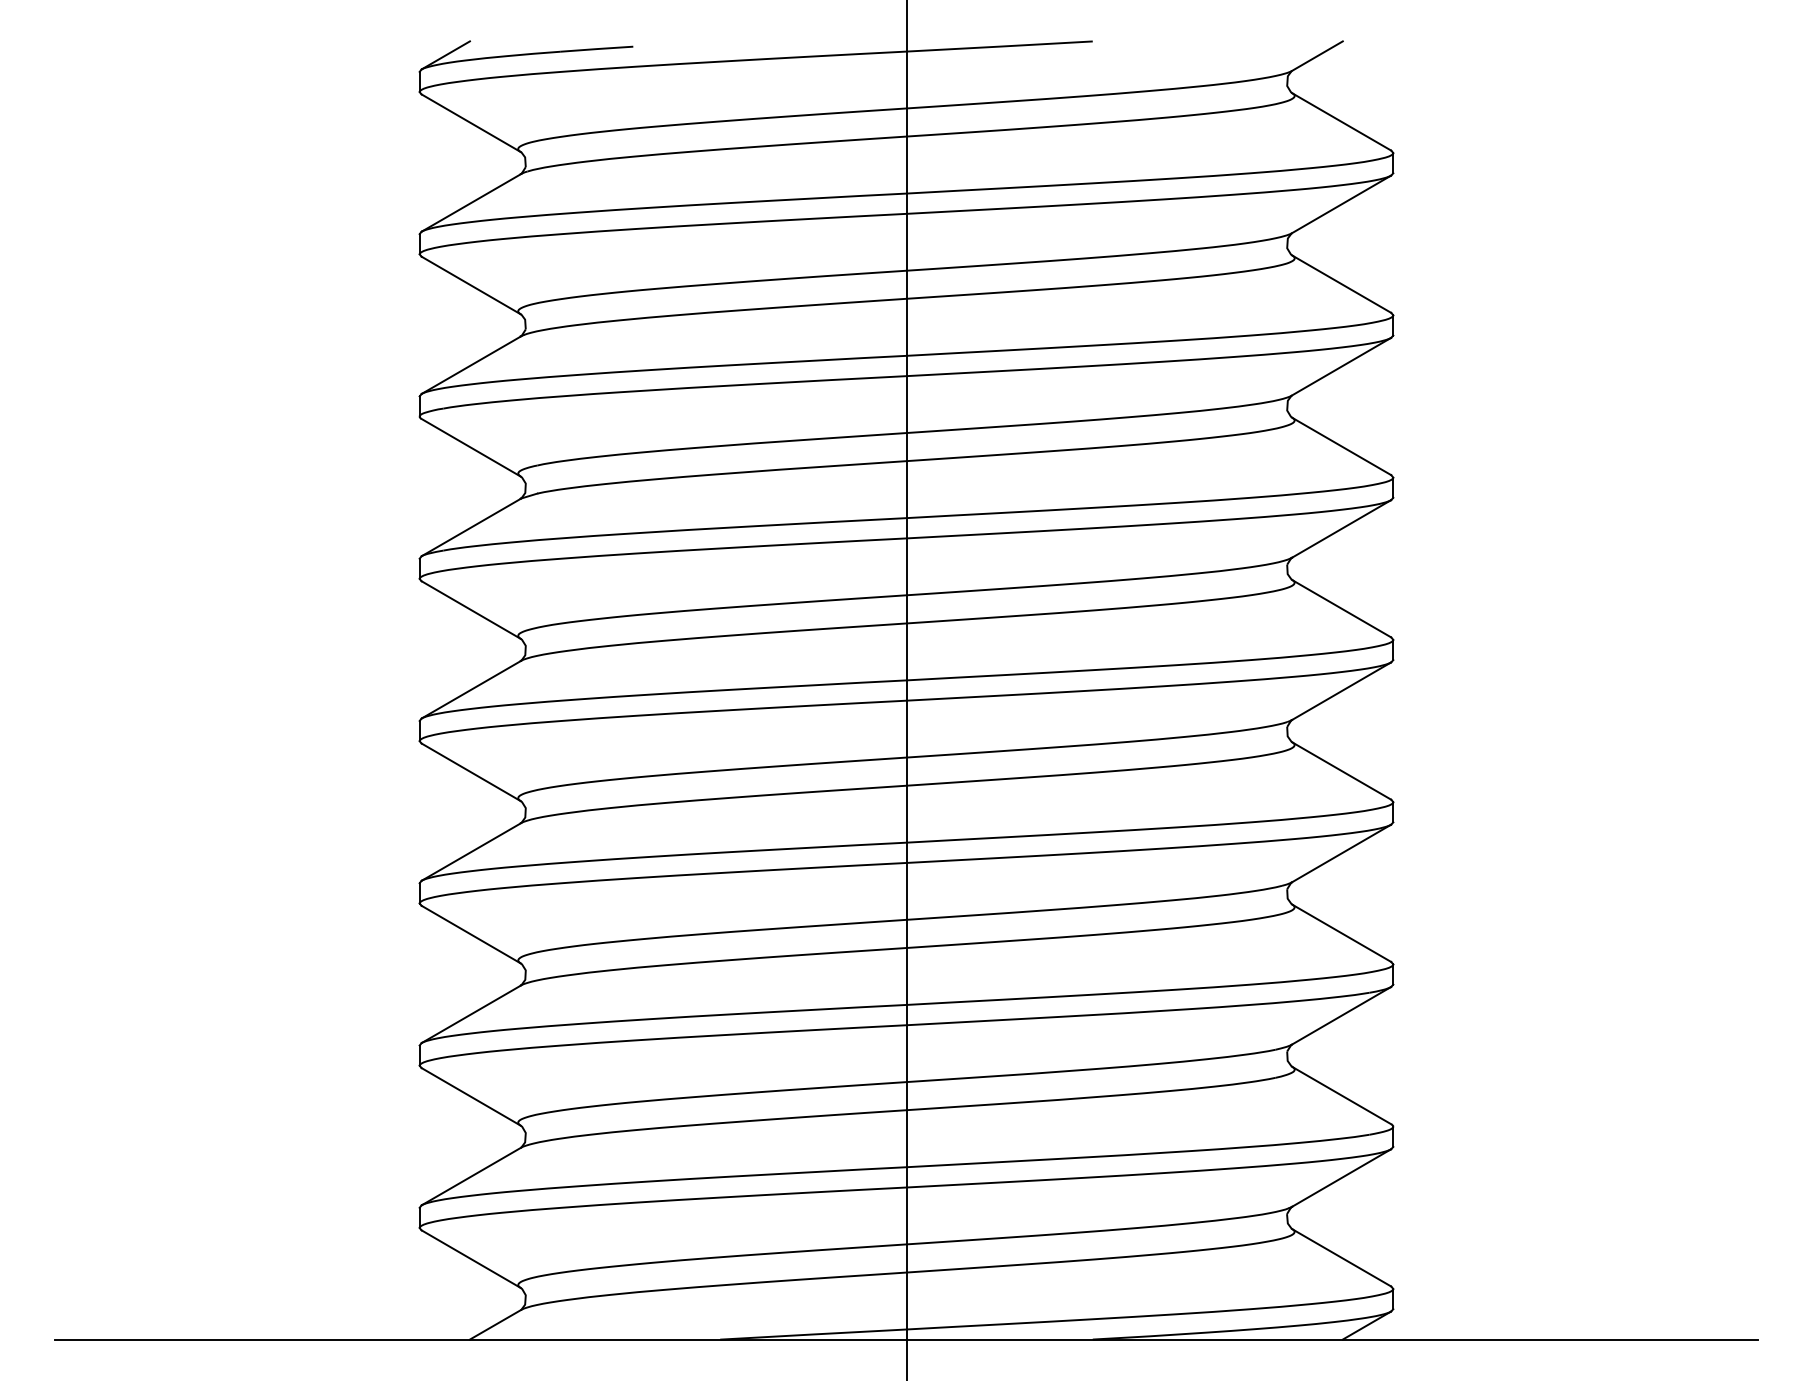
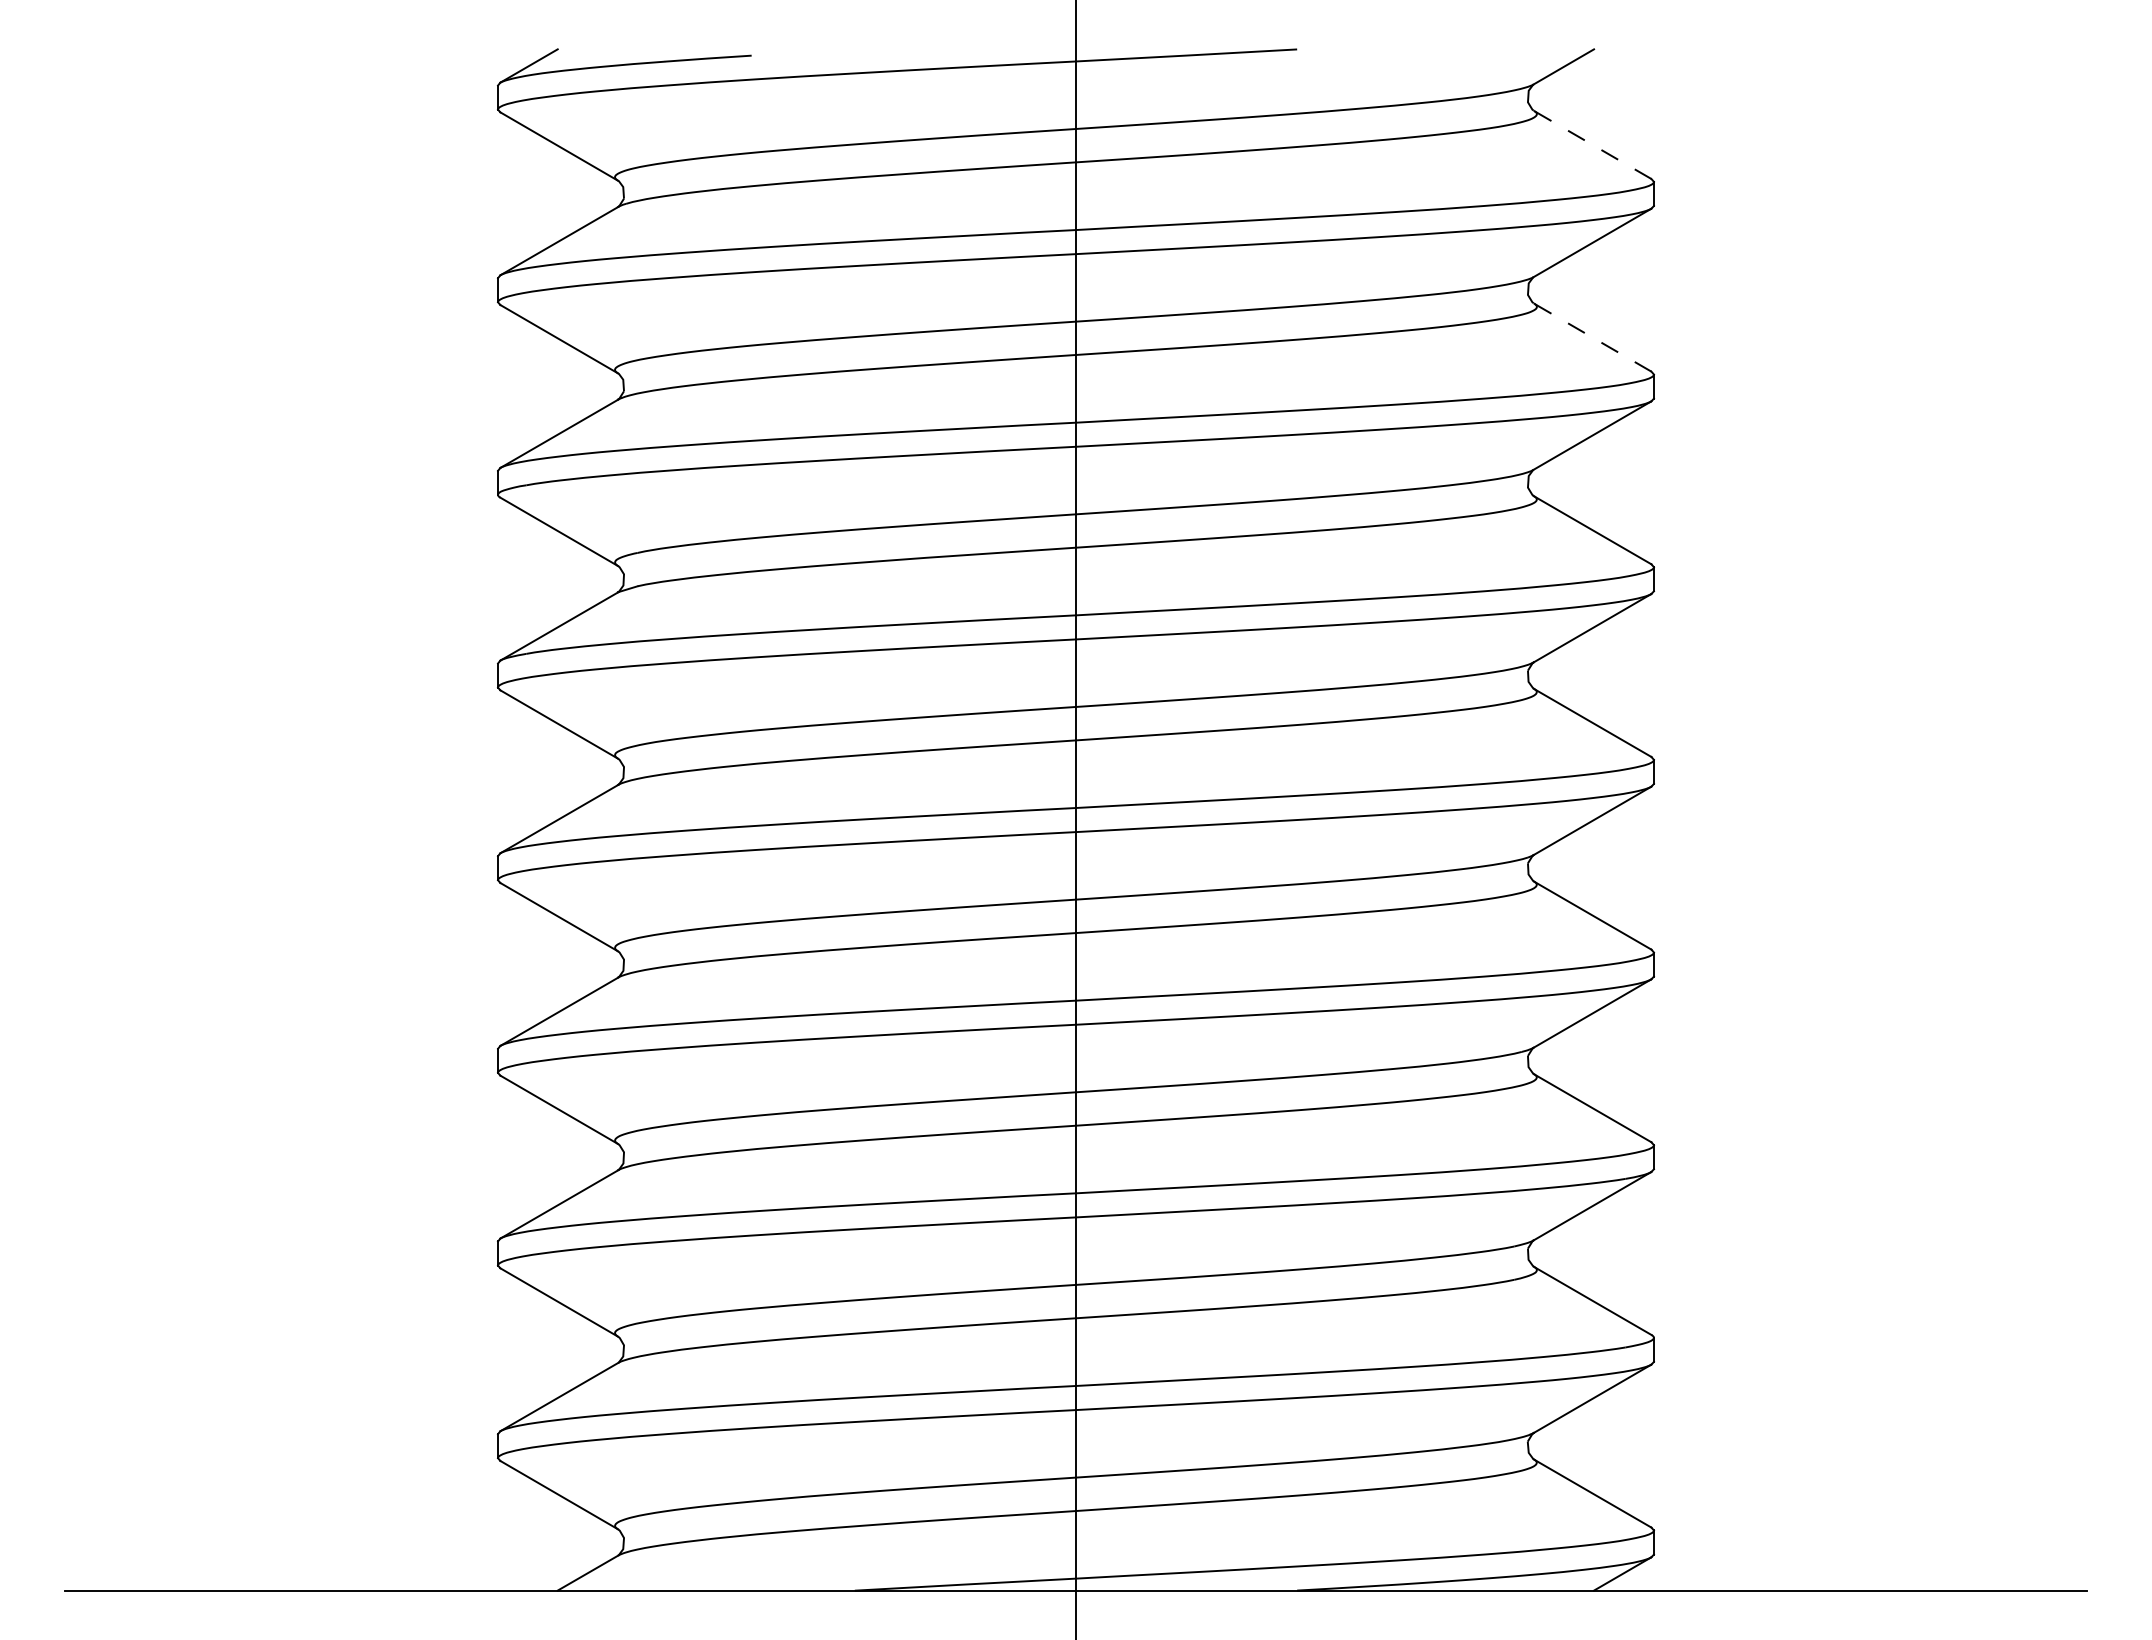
line: (1341, 121) -> (1592, 144), solid -> dashed
line: (1341, 284) -> (1592, 337), solid -> dashed

